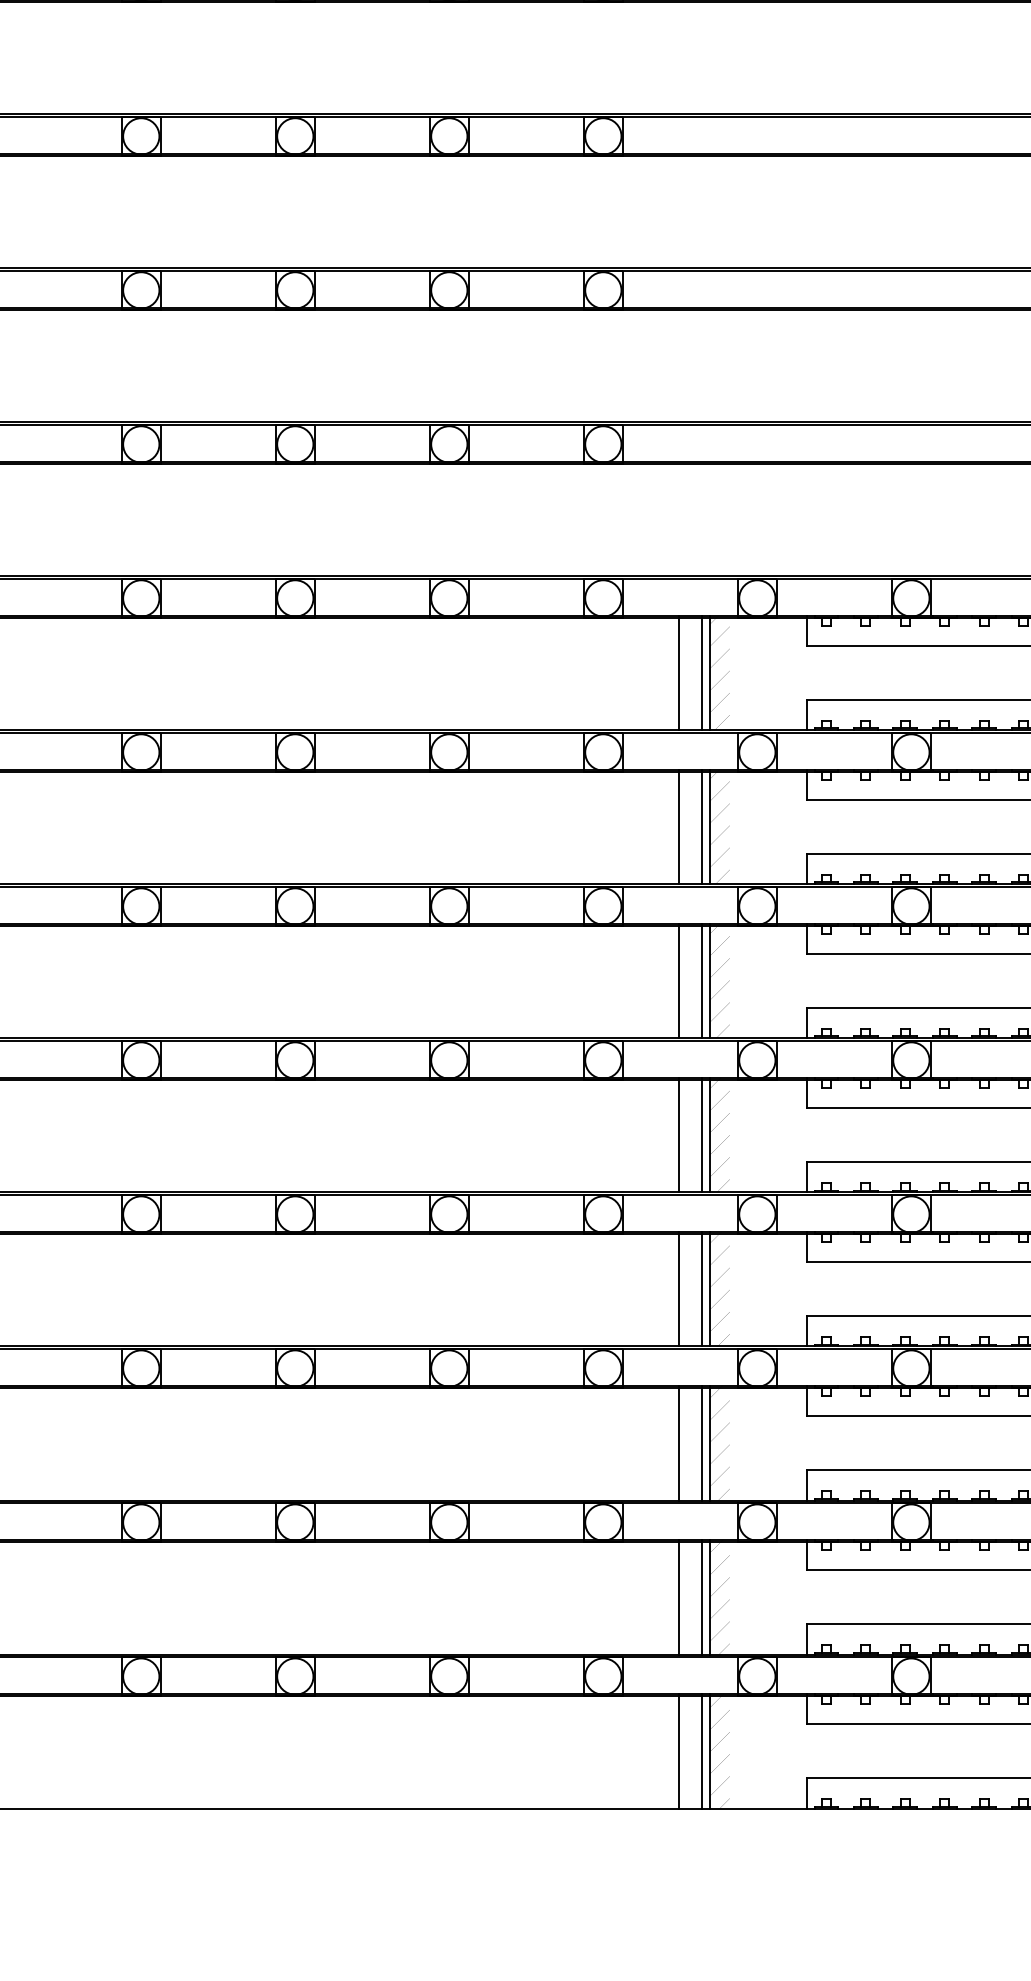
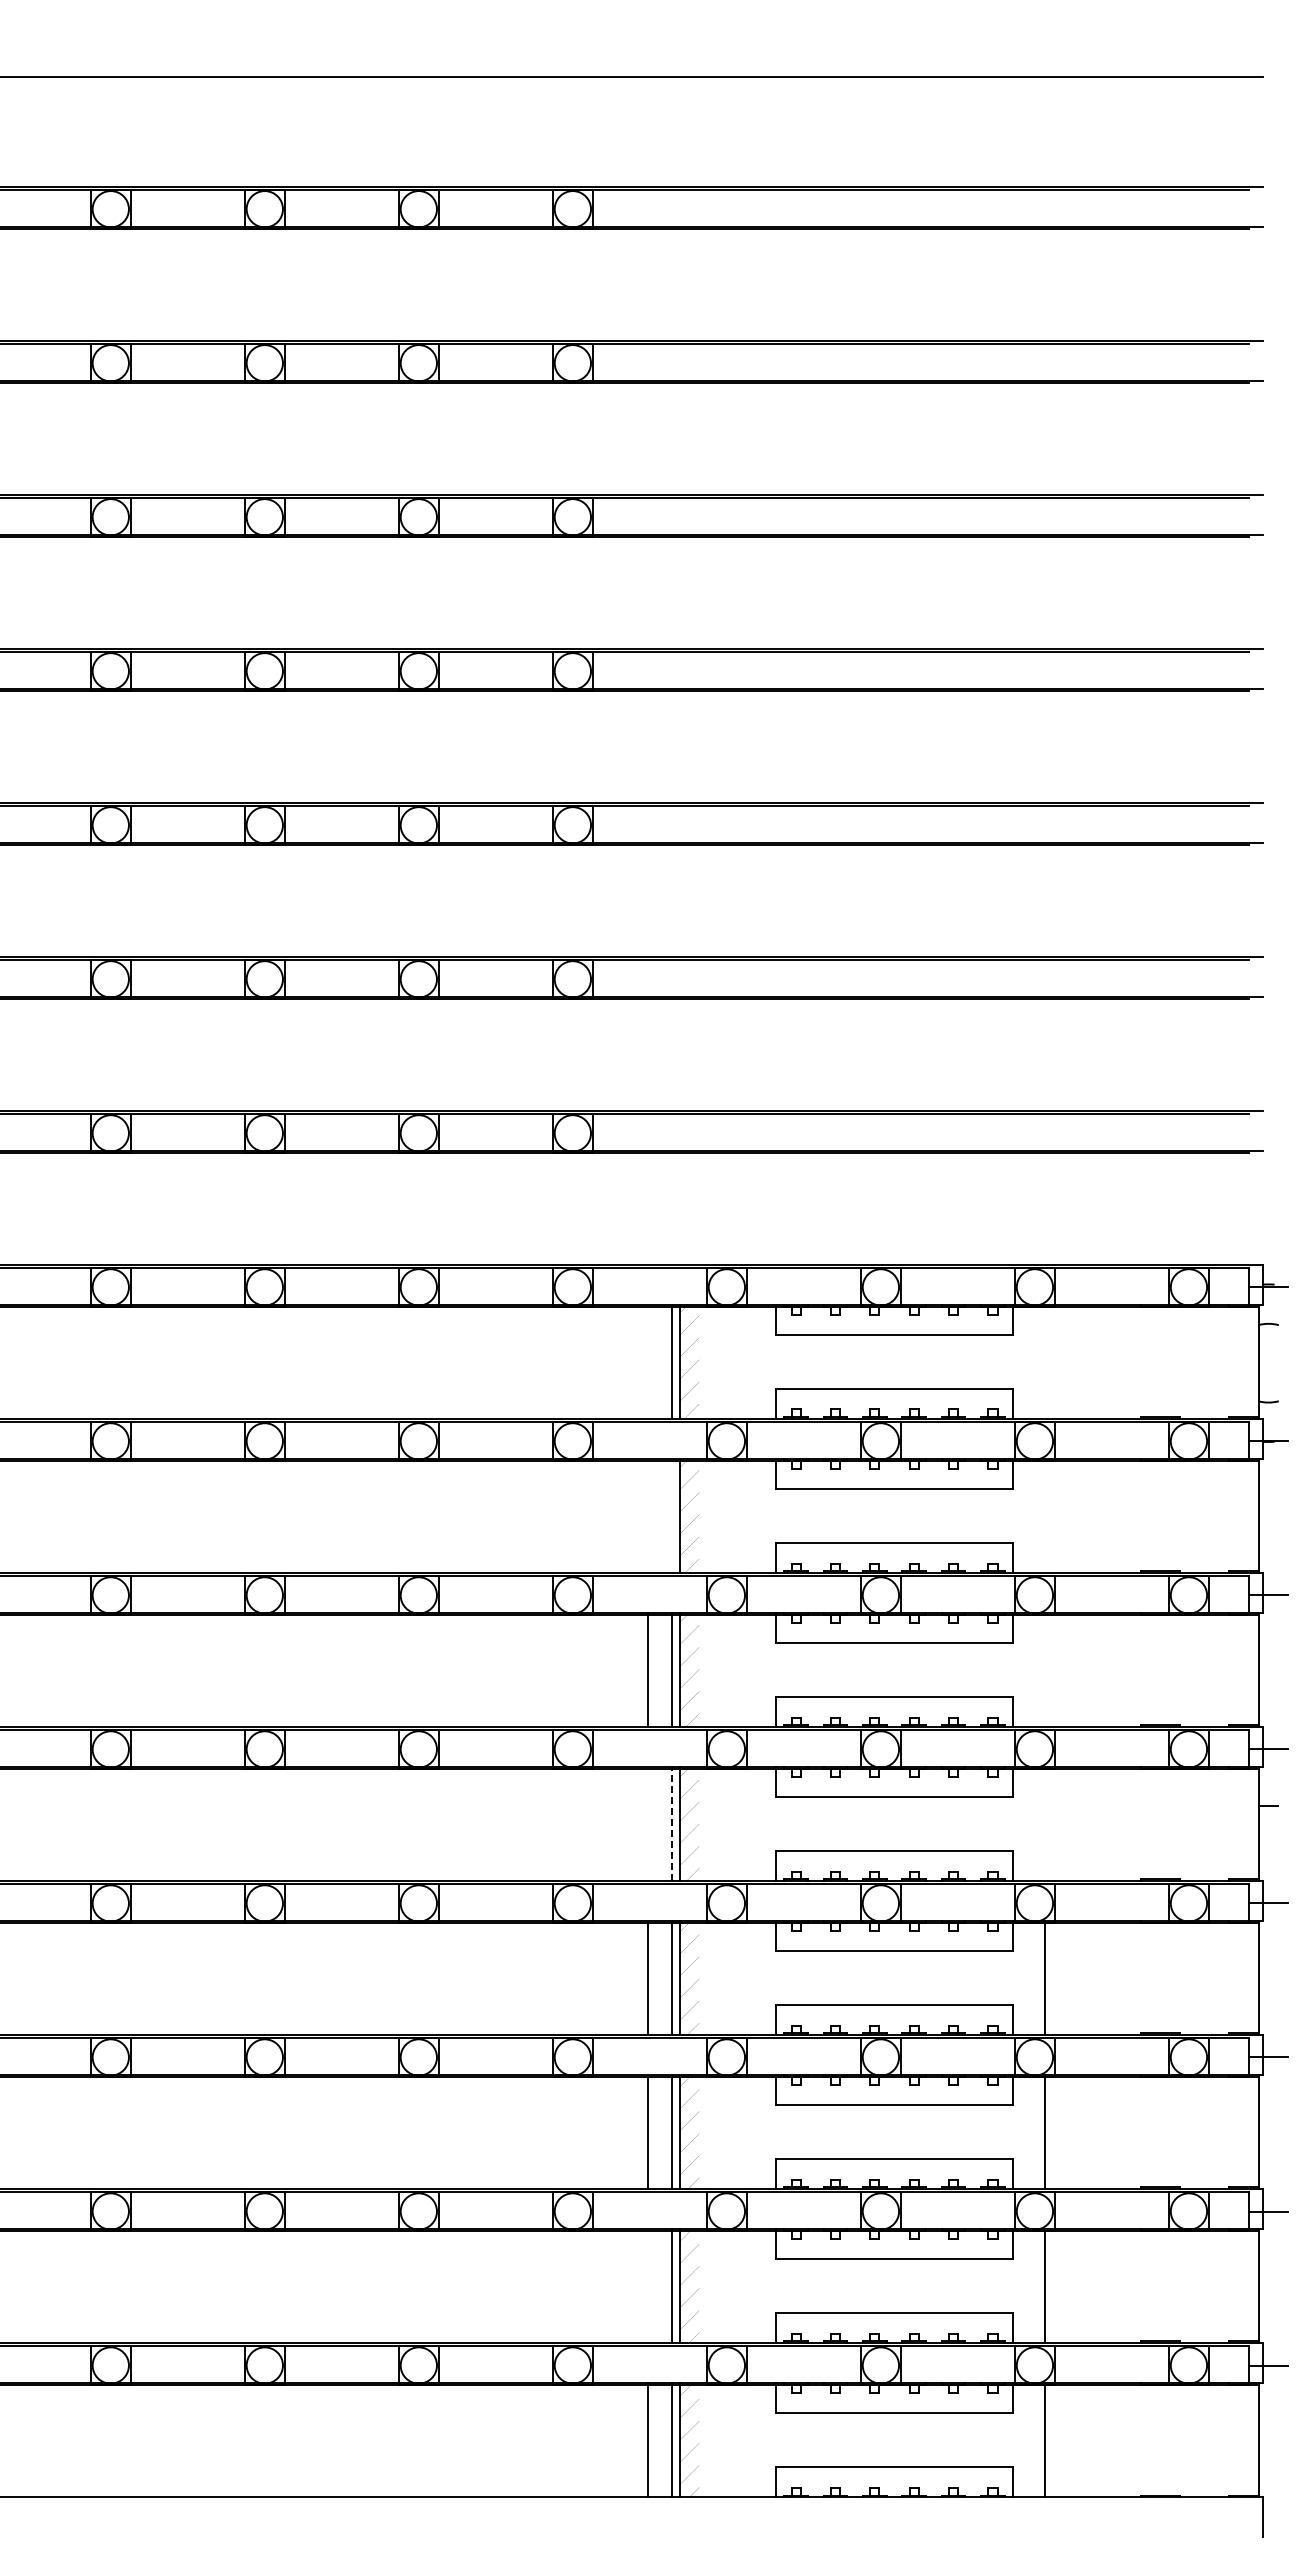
line: (678, 672) -> (648, 1361), removed
line: (678, 826) -> (648, 1515), removed
line: (701, 826) -> (671, 1515), removed
line: (678, 1134) -> (648, 1823), removed
line: (701, 1134) -> (671, 1823), solid -> dashed
line: (678, 1596) -> (648, 2285), removed

